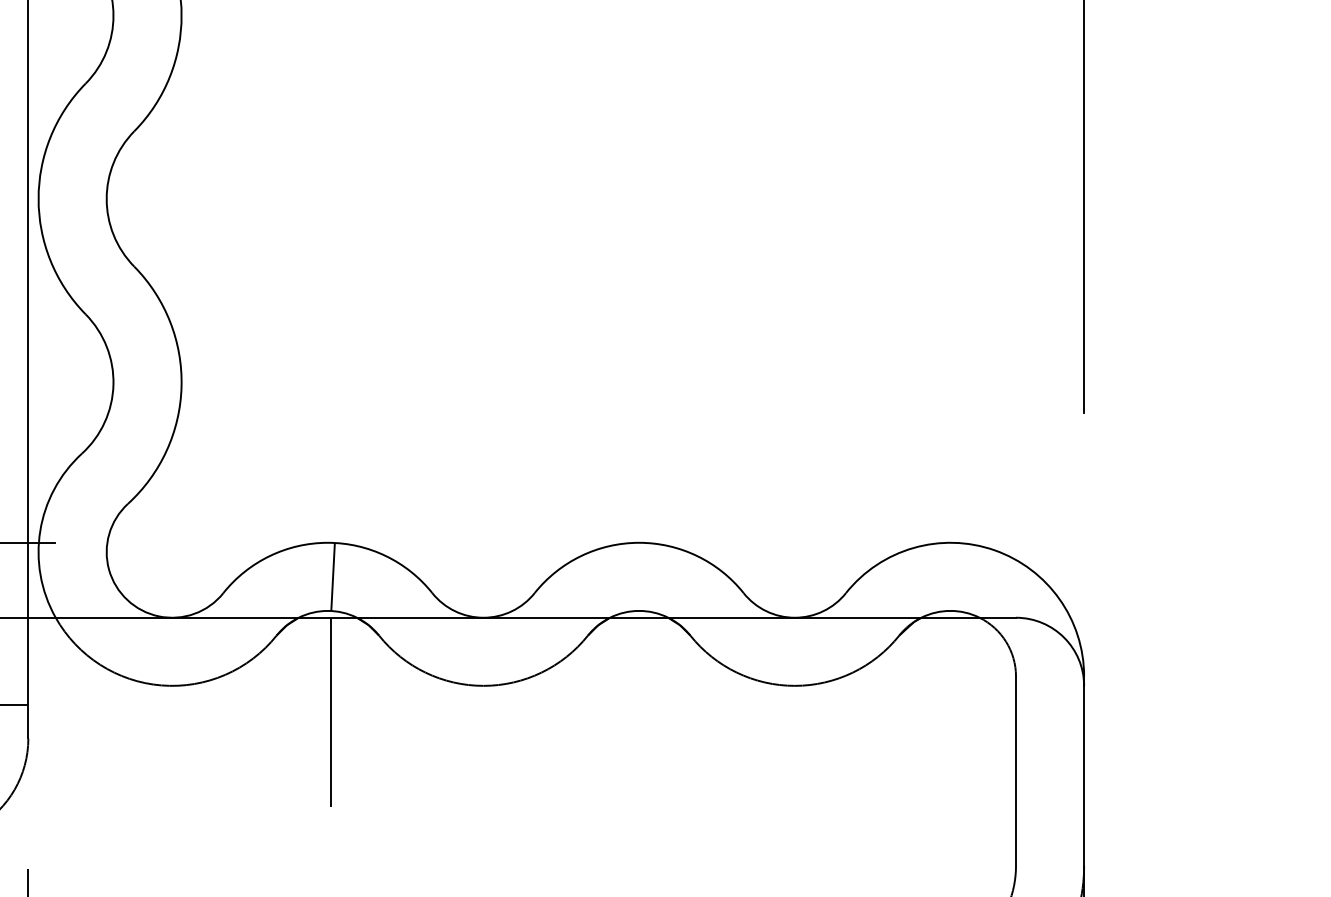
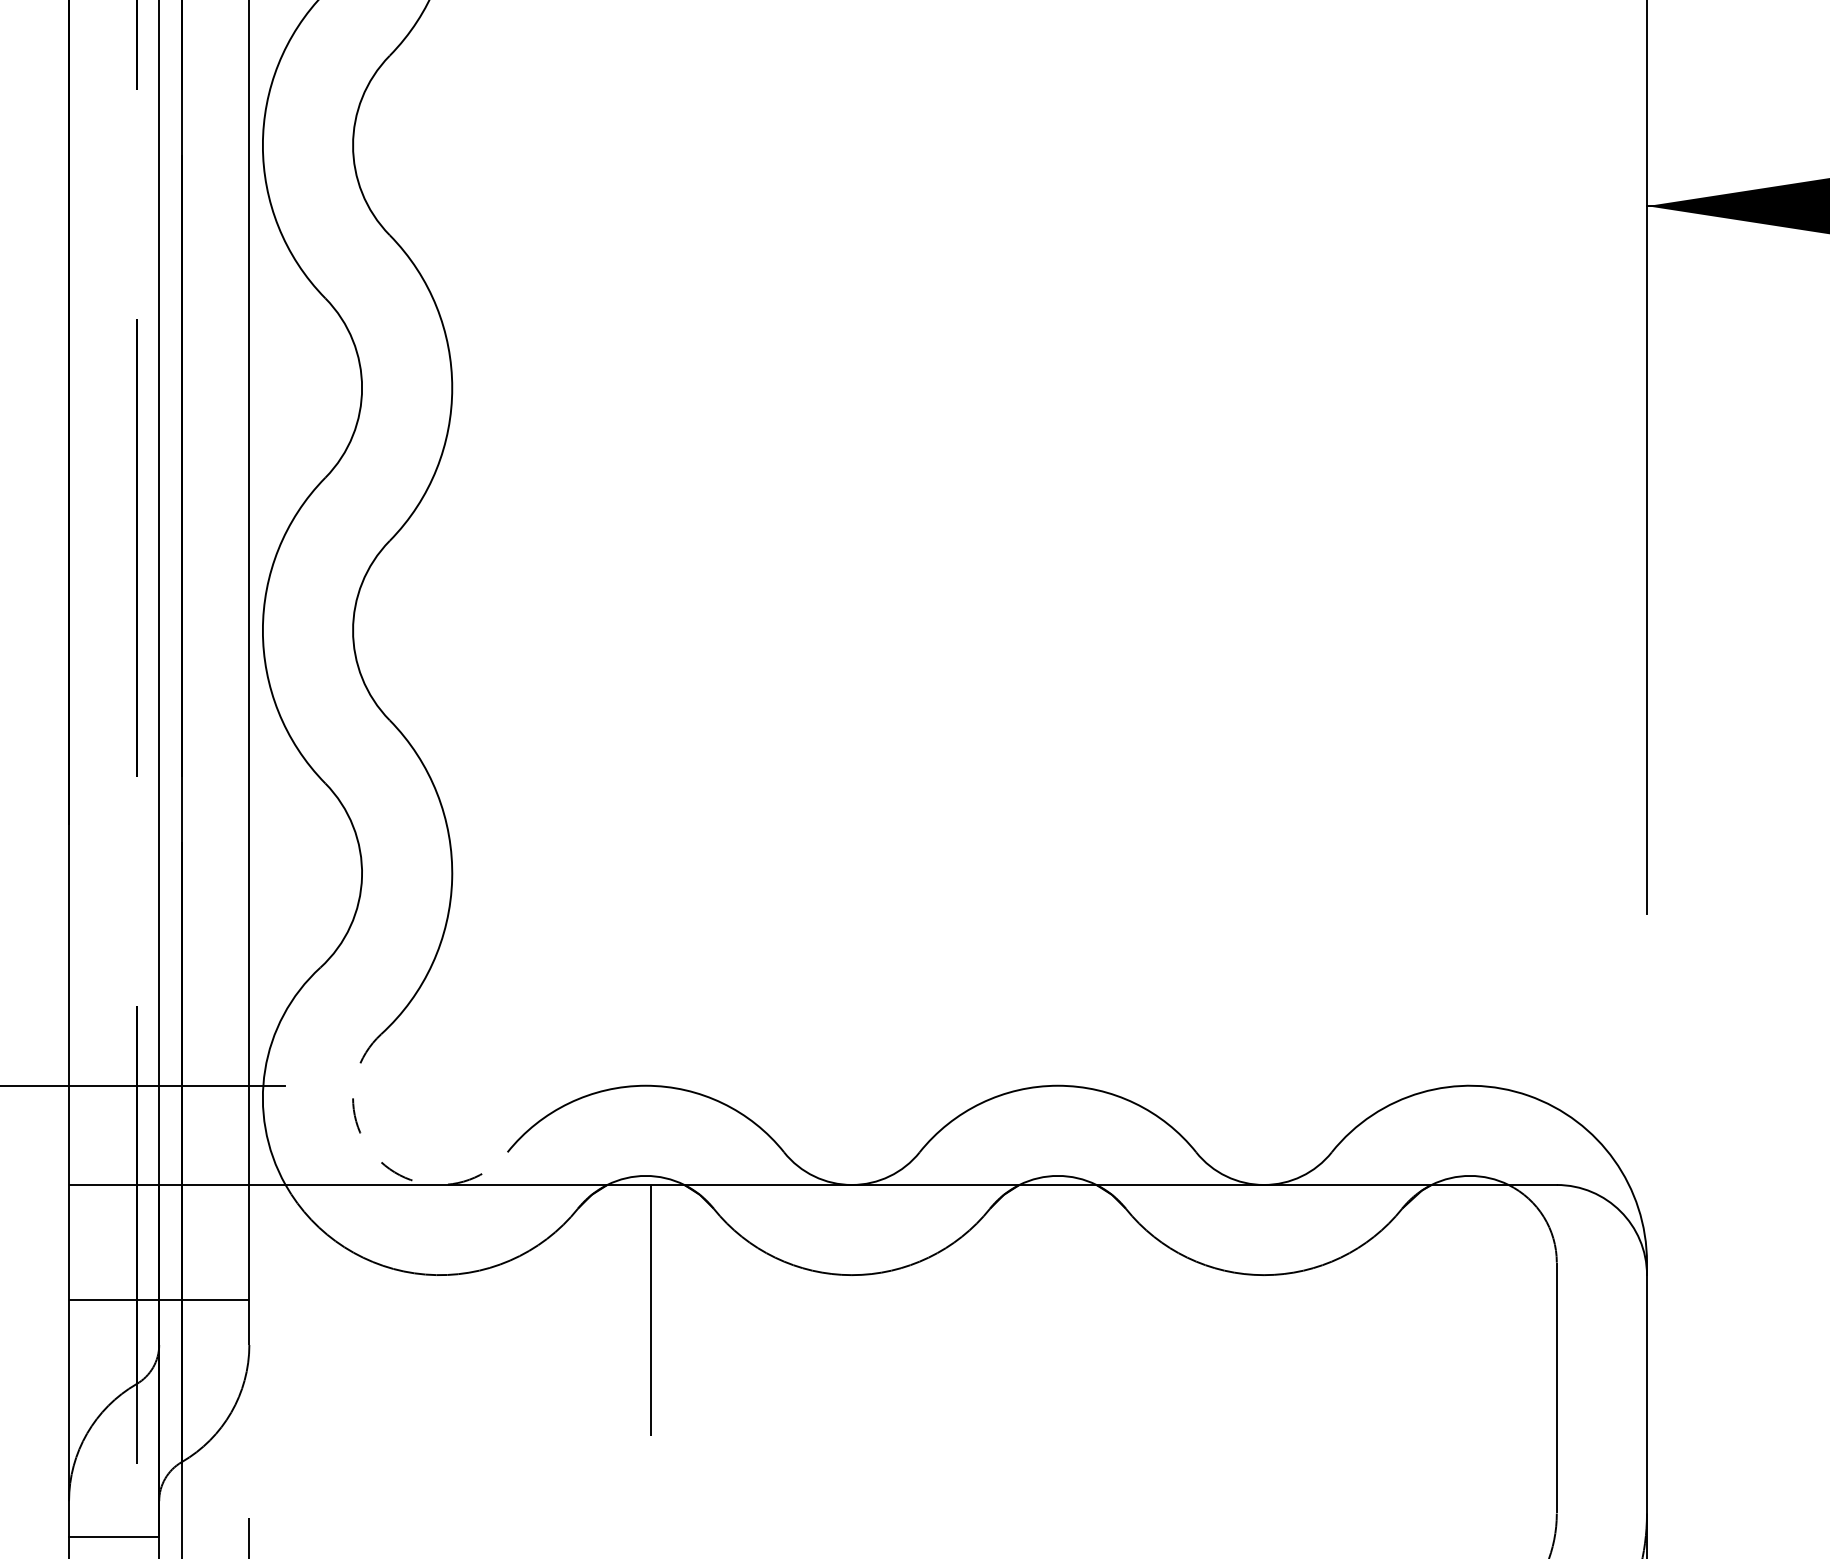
line: (332, 577) -> (652, 1131), removed
arc: (127, 600) -> (380, 1161), solid -> dashed

